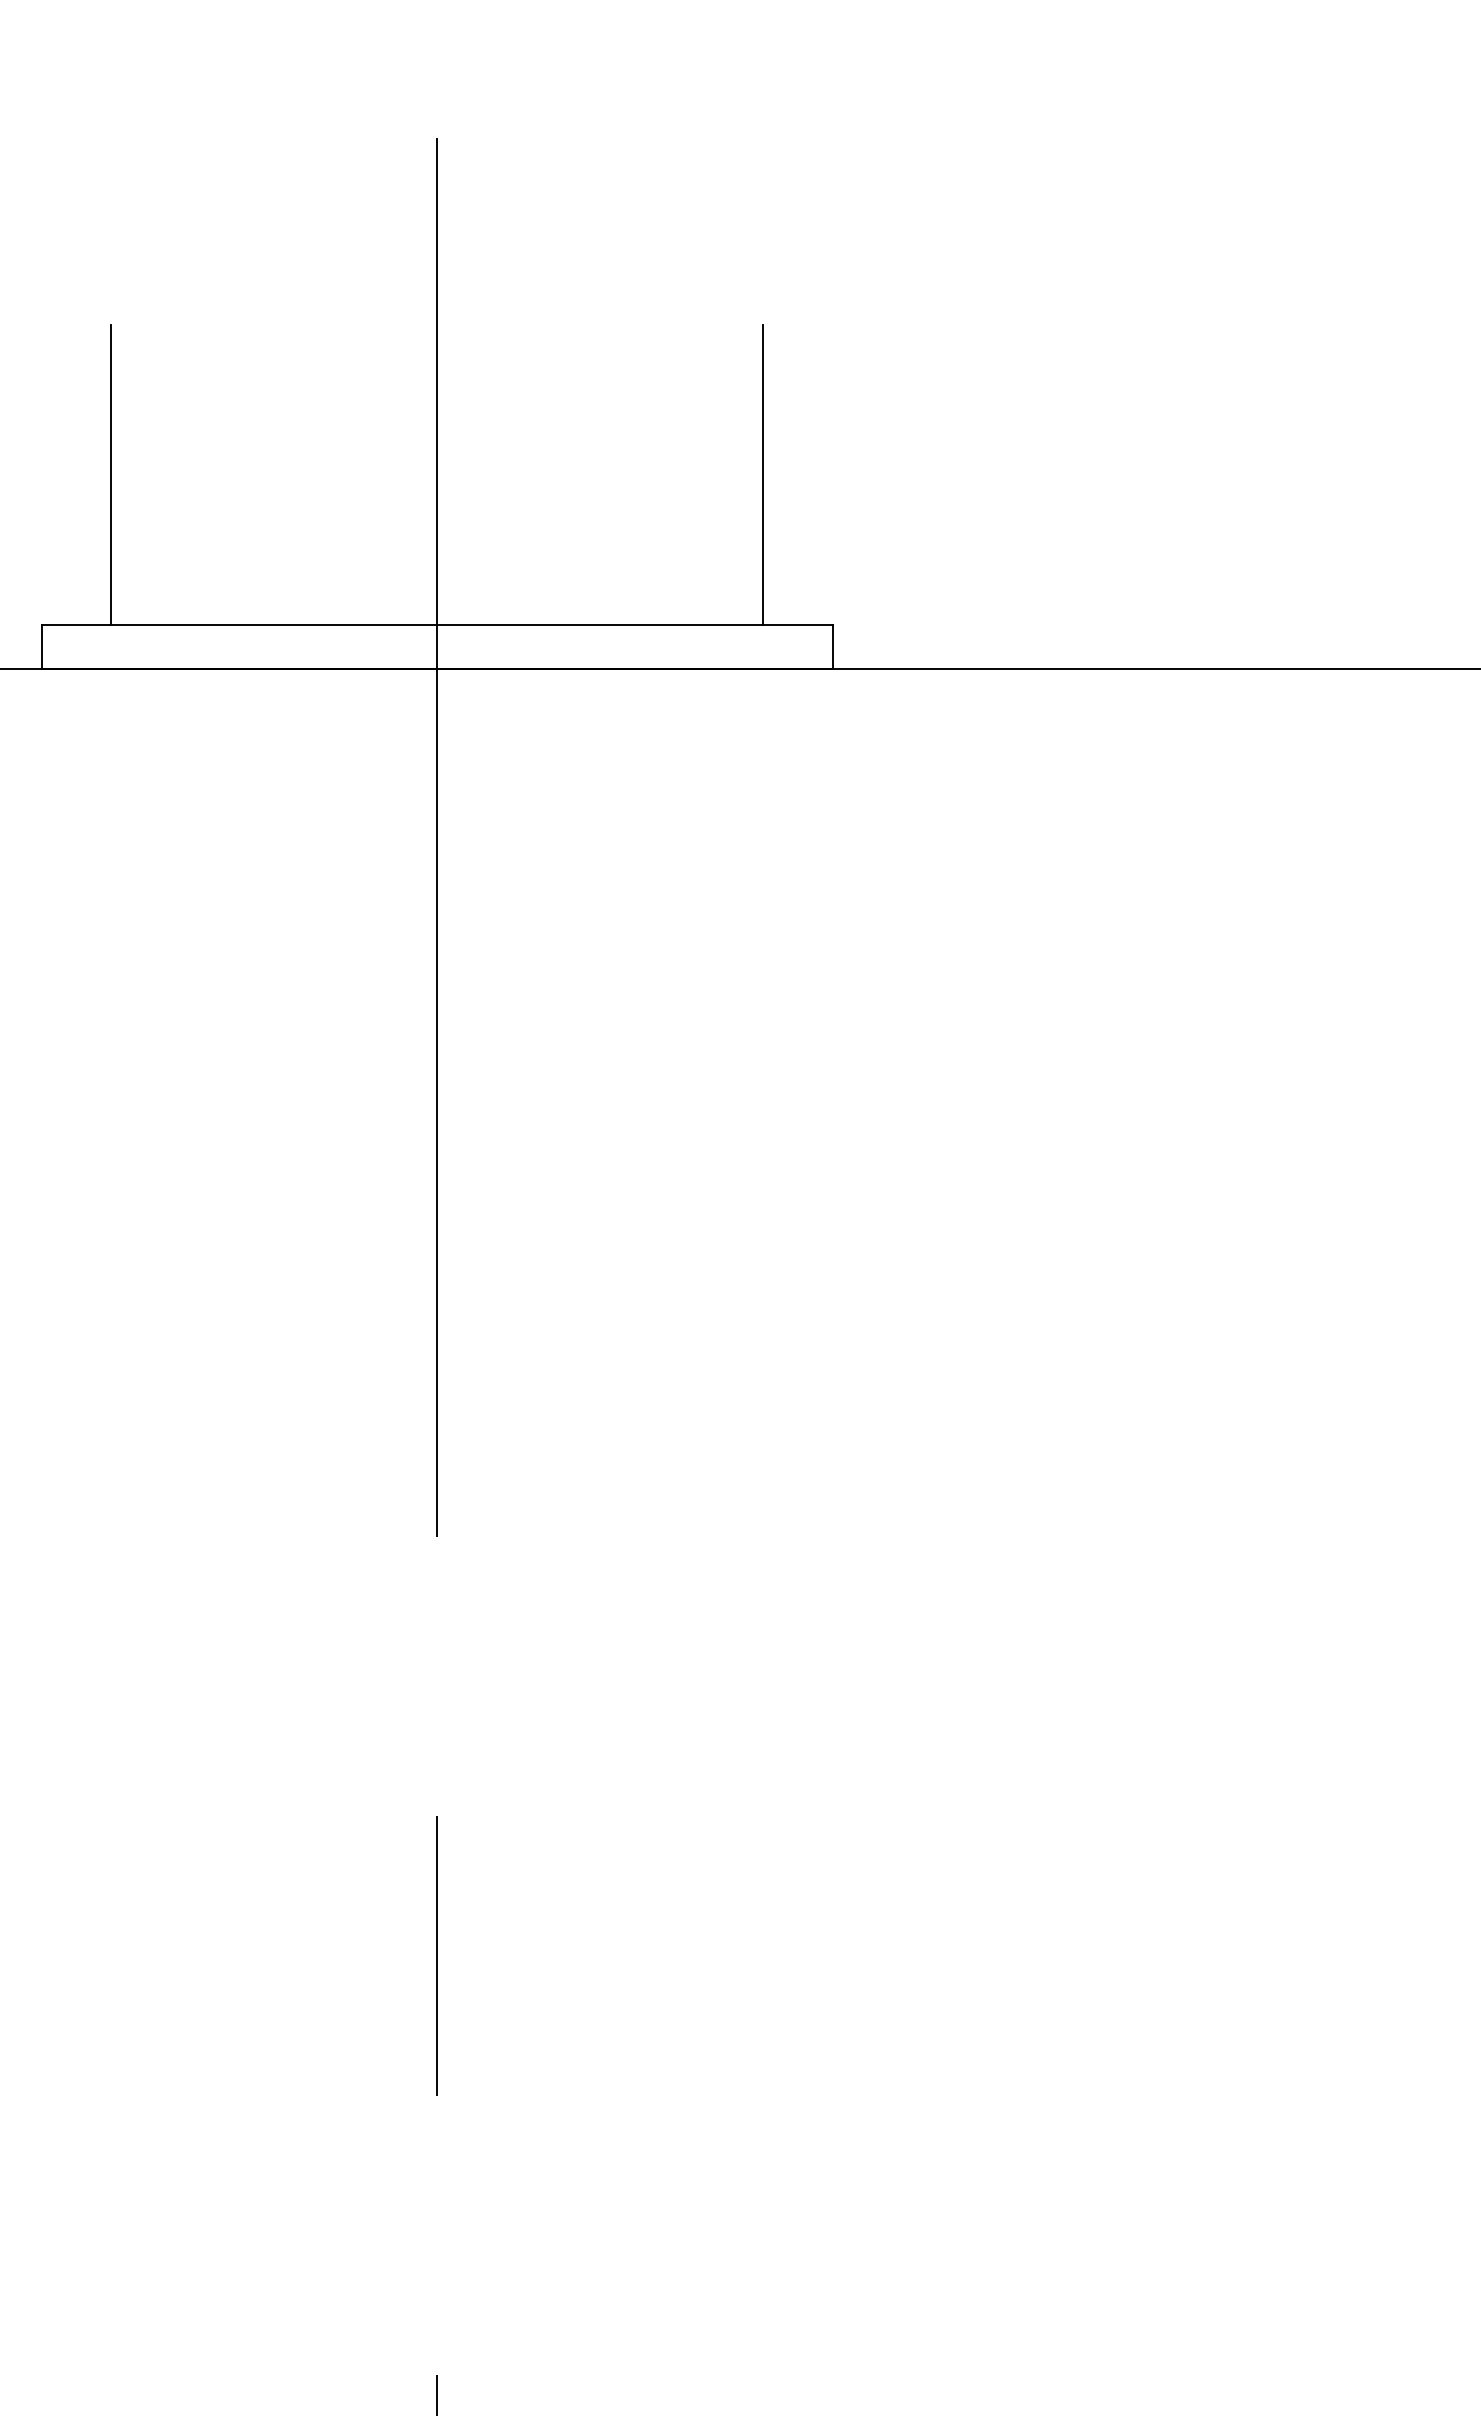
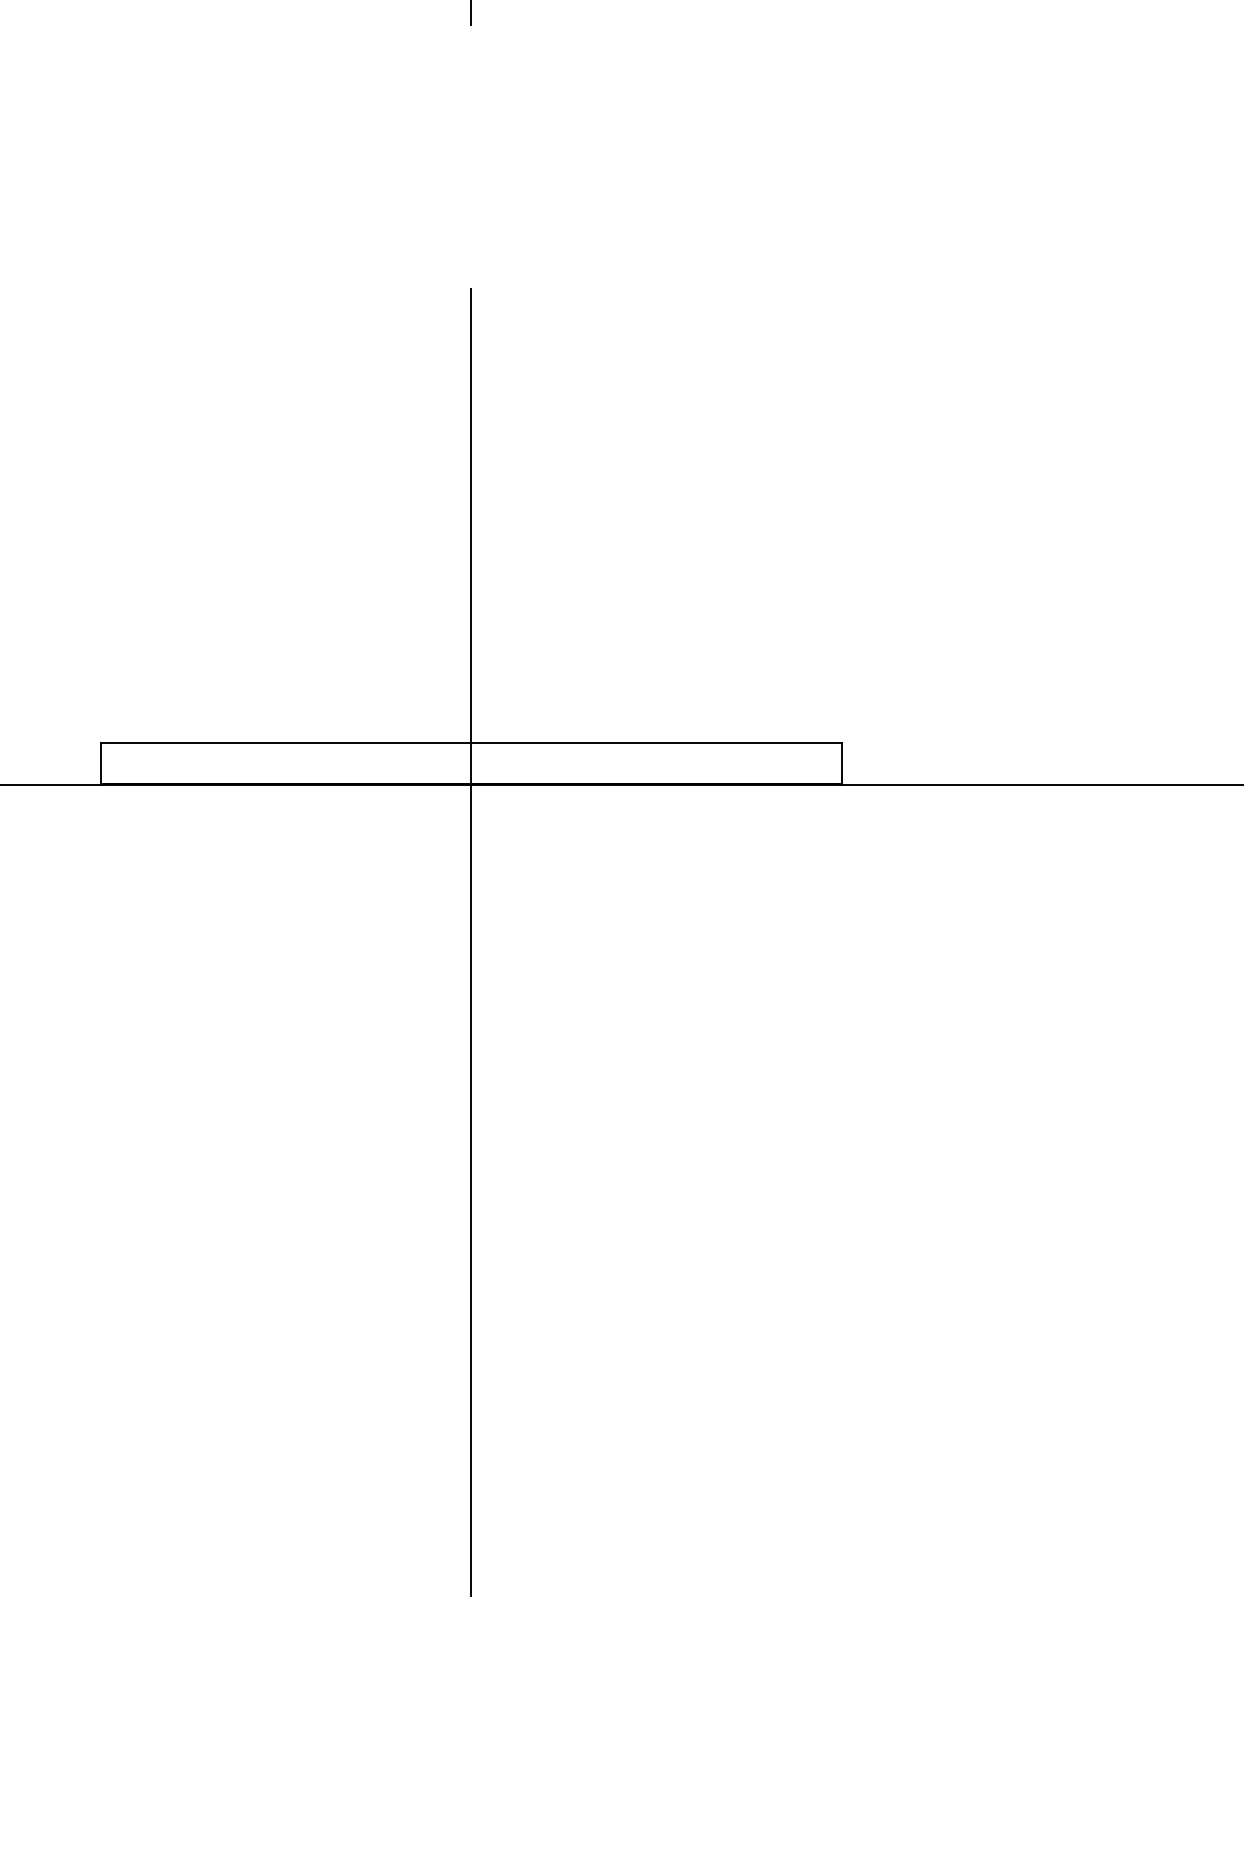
line: (111, 474) -> (166, 602), removed
line: (763, 474) -> (776, 602), removed

